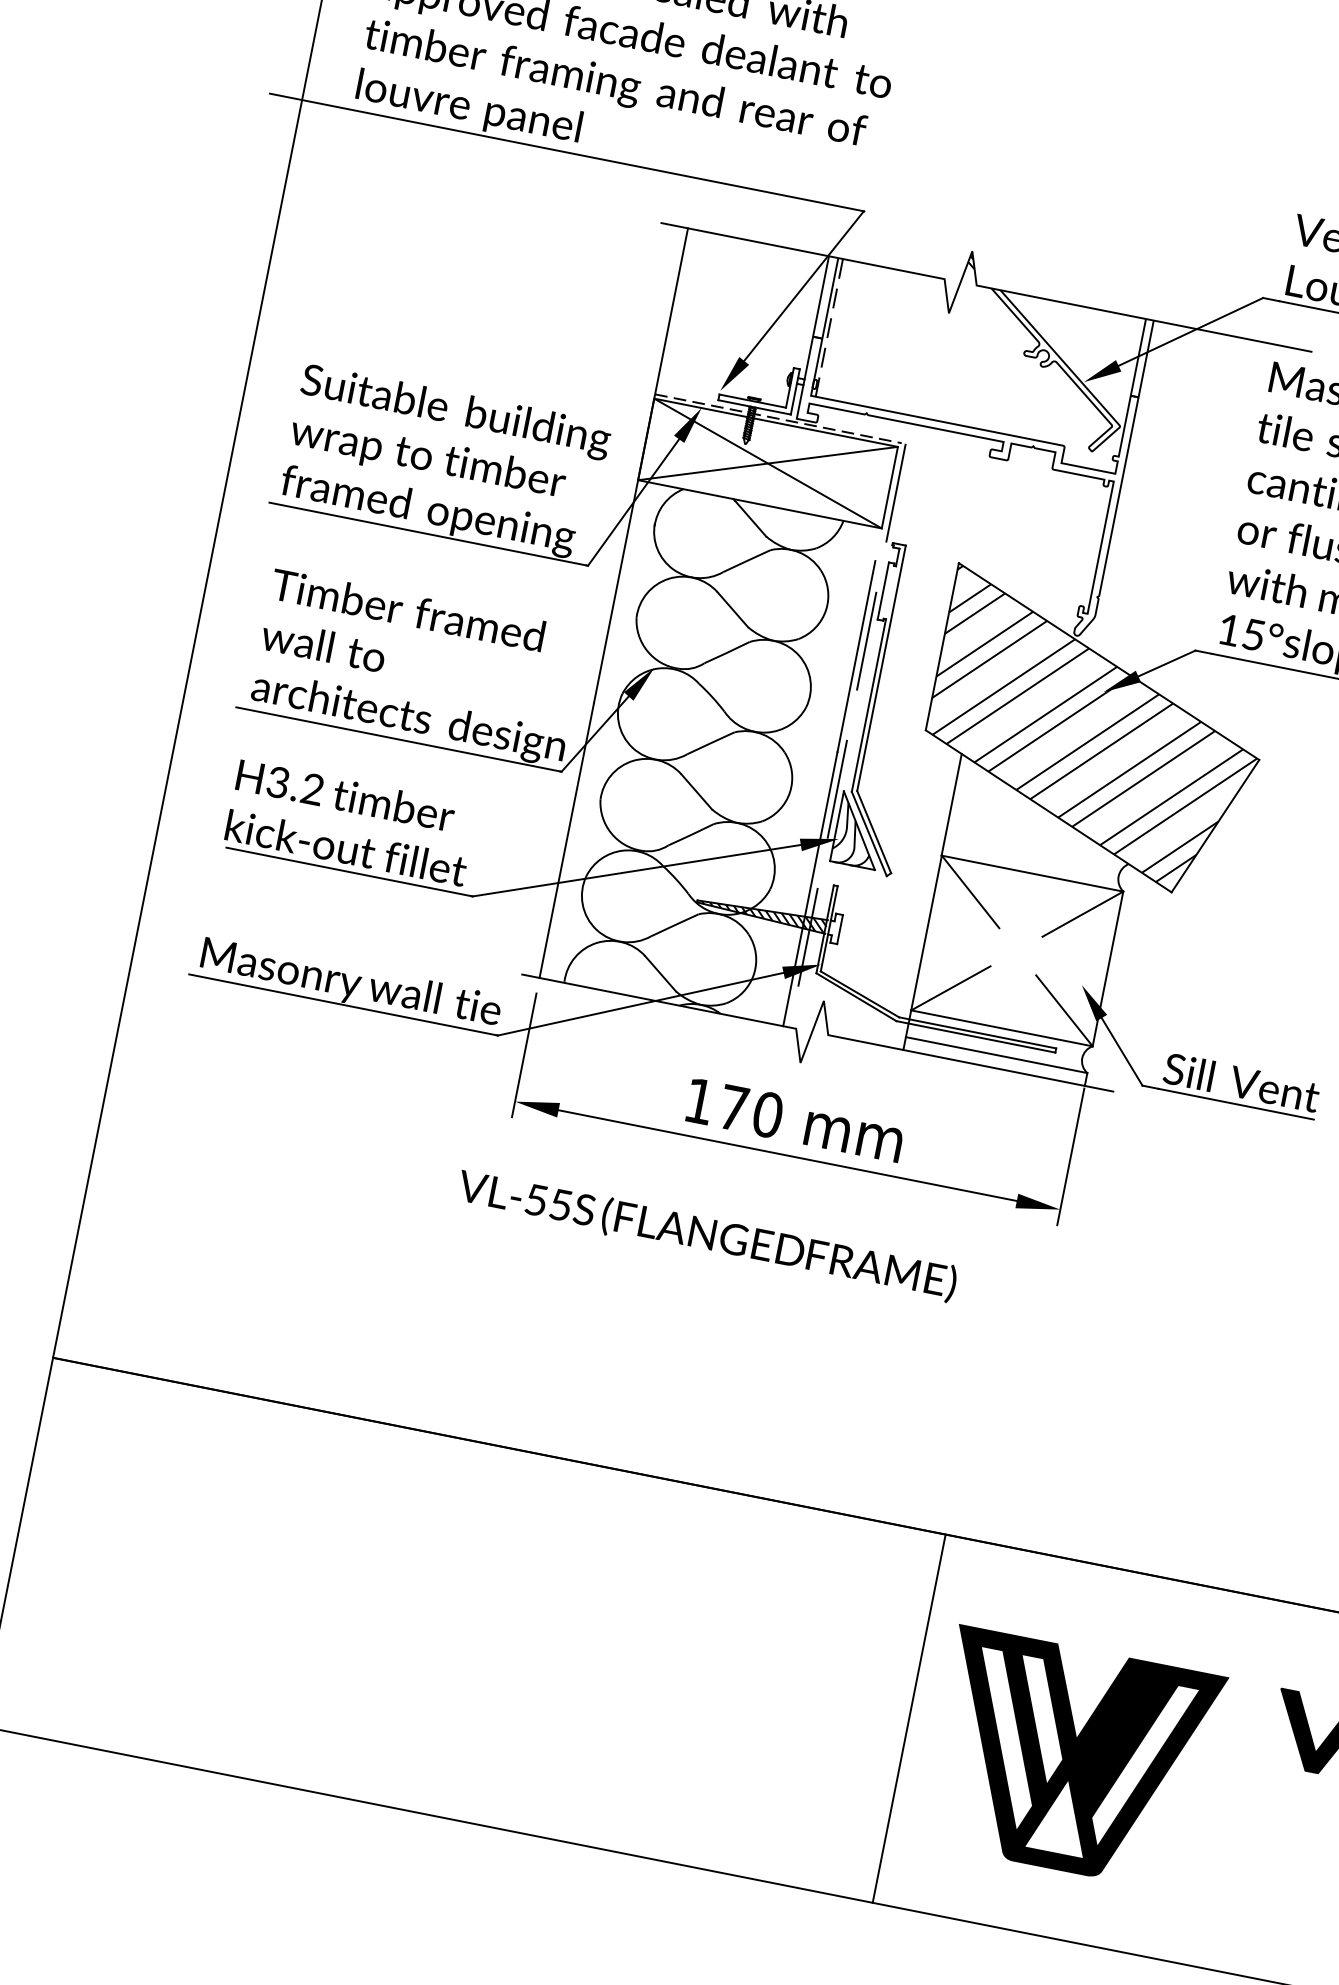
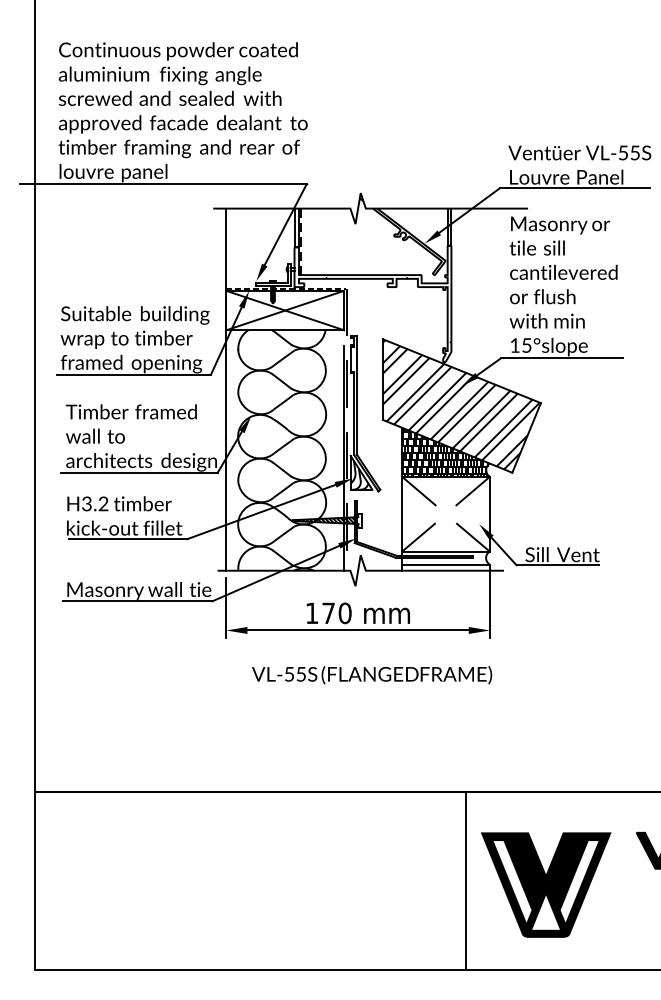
hatch: (1041, 823) -> (445, 452), added
text: (707, 1236) -> (372, 675), moved

